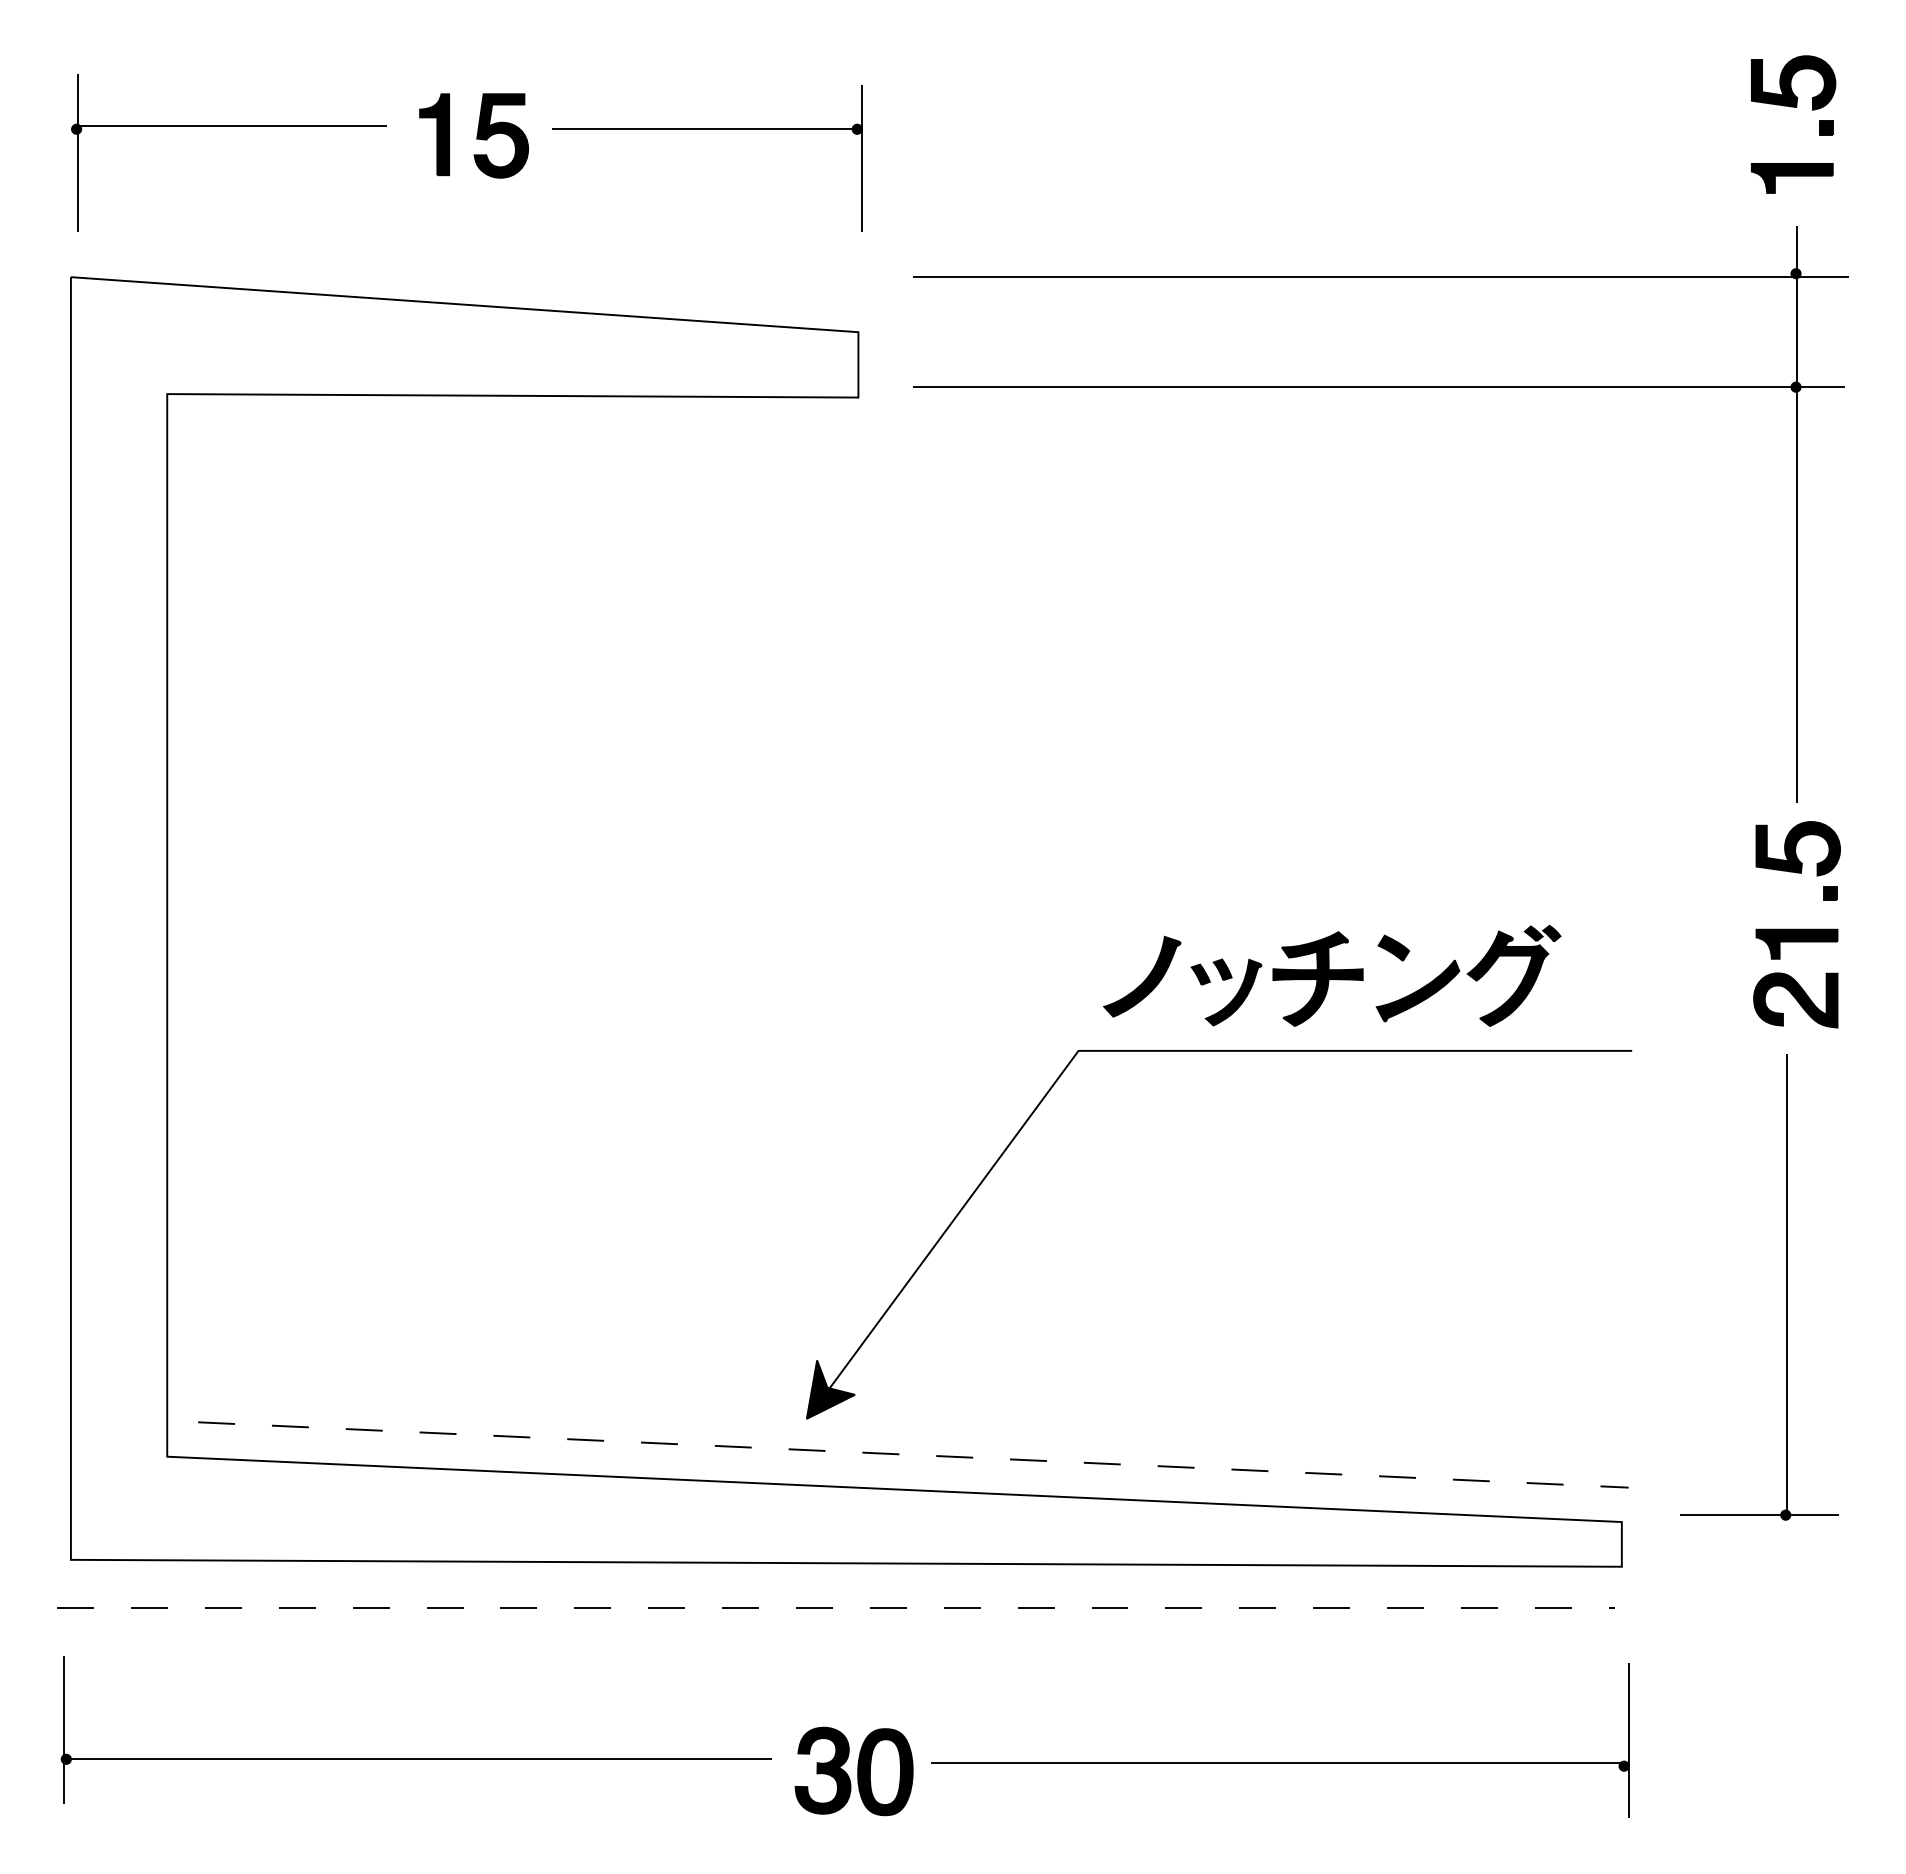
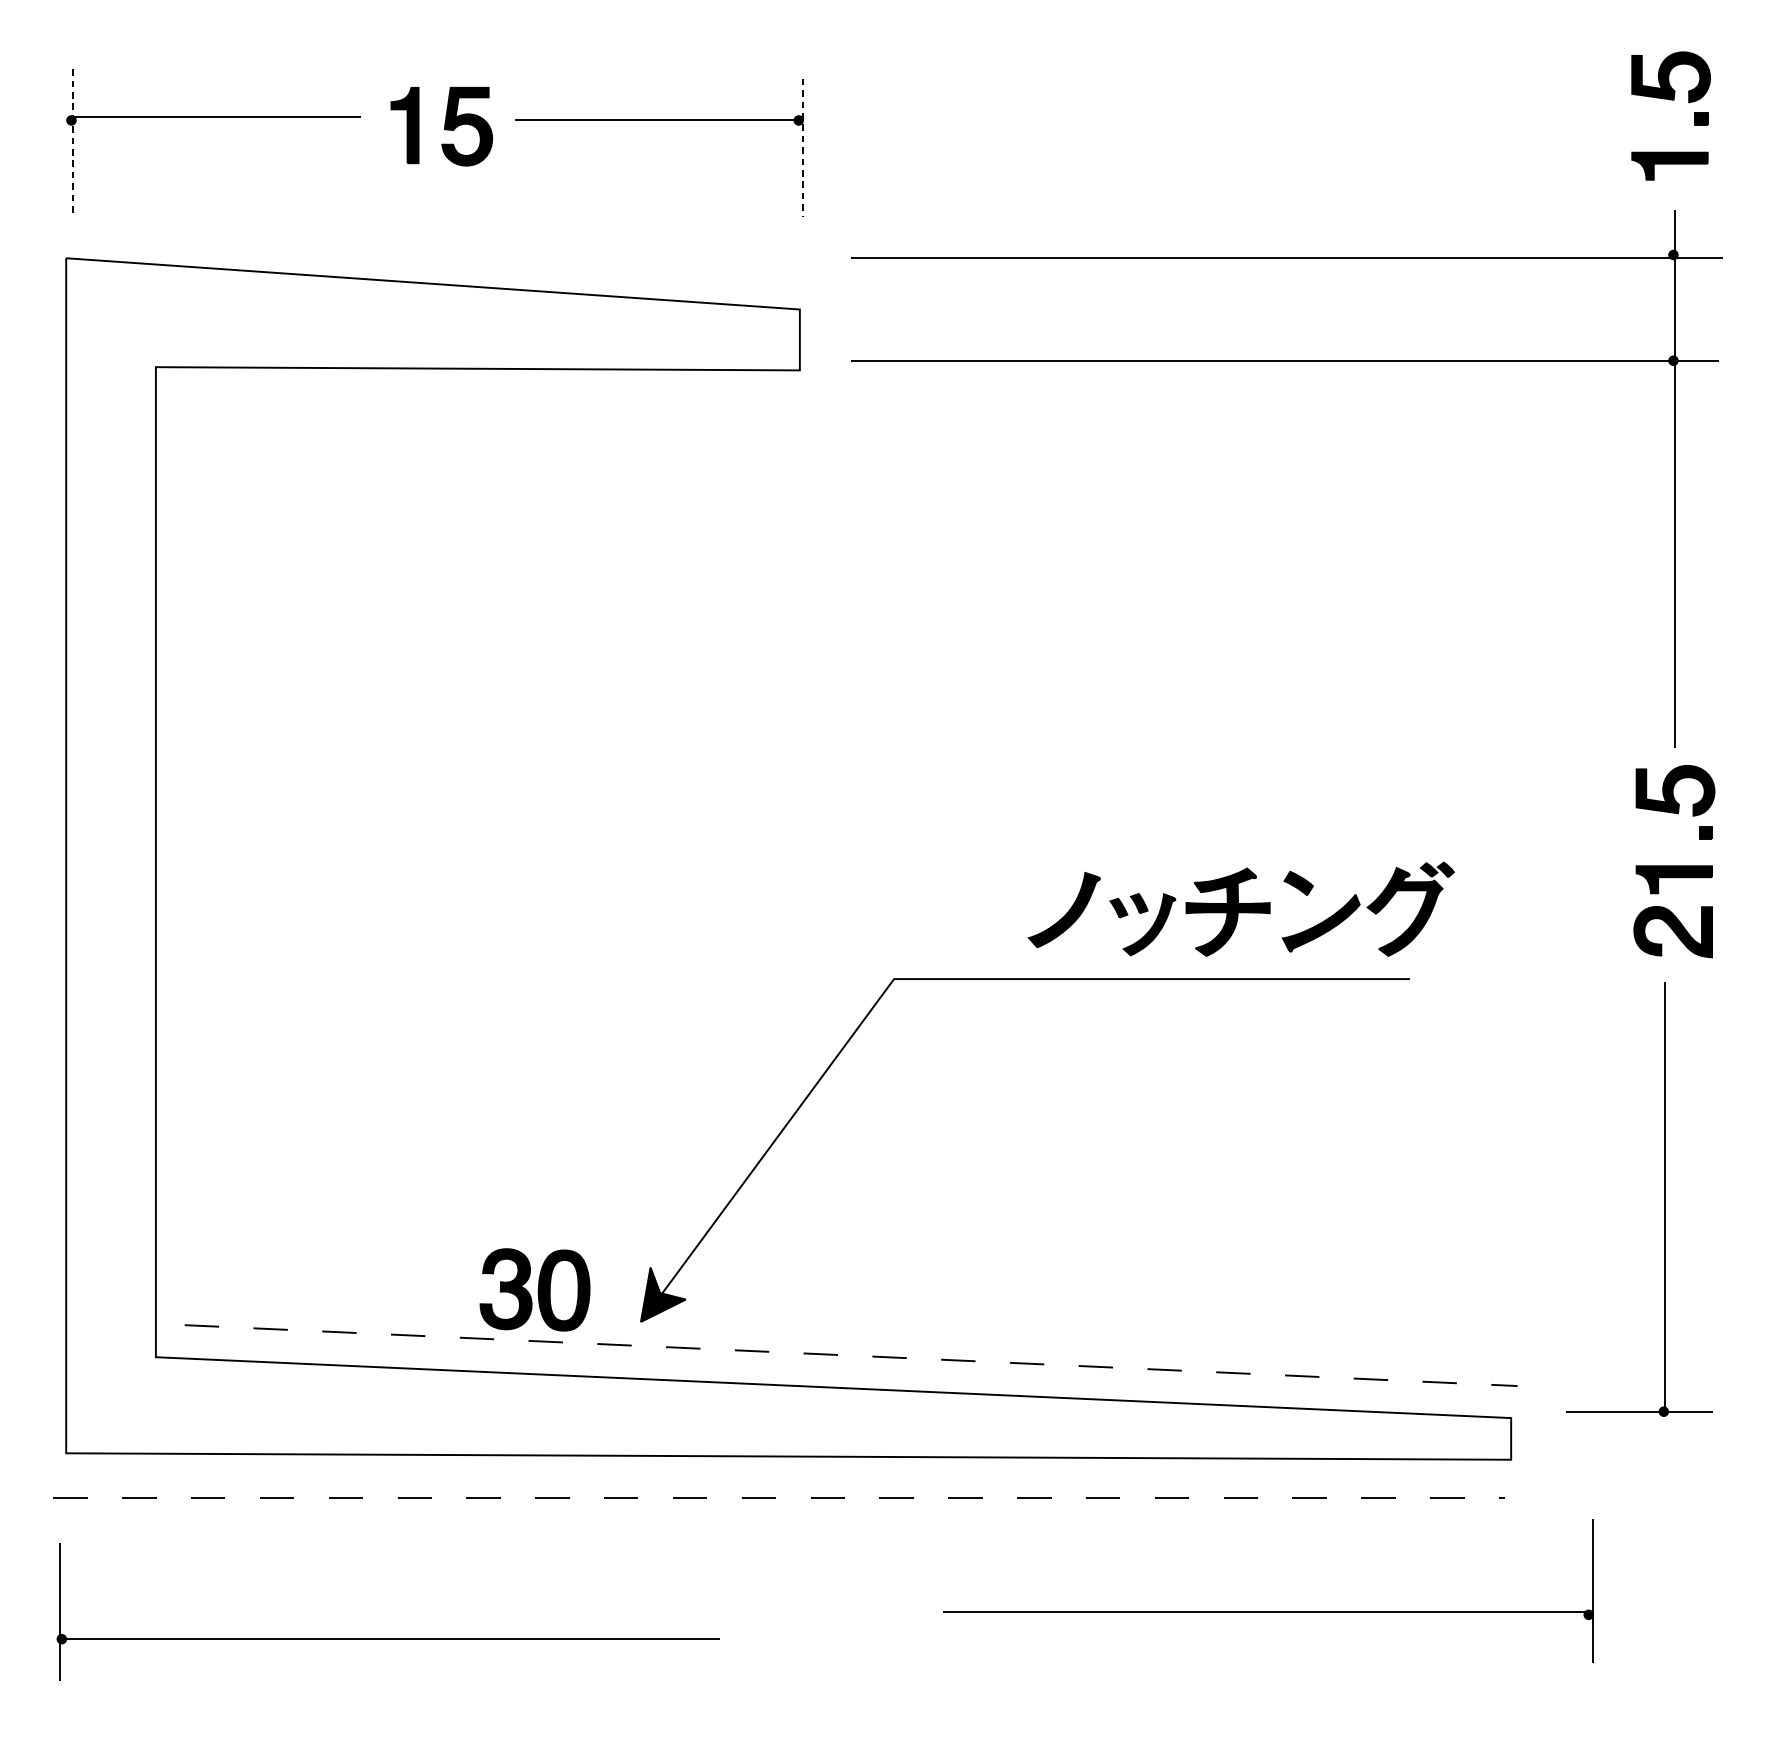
line: (77, 153) -> (72, 143), solid -> dashed
line: (861, 158) -> (802, 147), solid -> dashed
part: (1219, 1051) -> (1025, 979), moved
part: (1280, 1762) -> (1268, 1611), moved
part: (853, 1771) -> (534, 1289), moved

